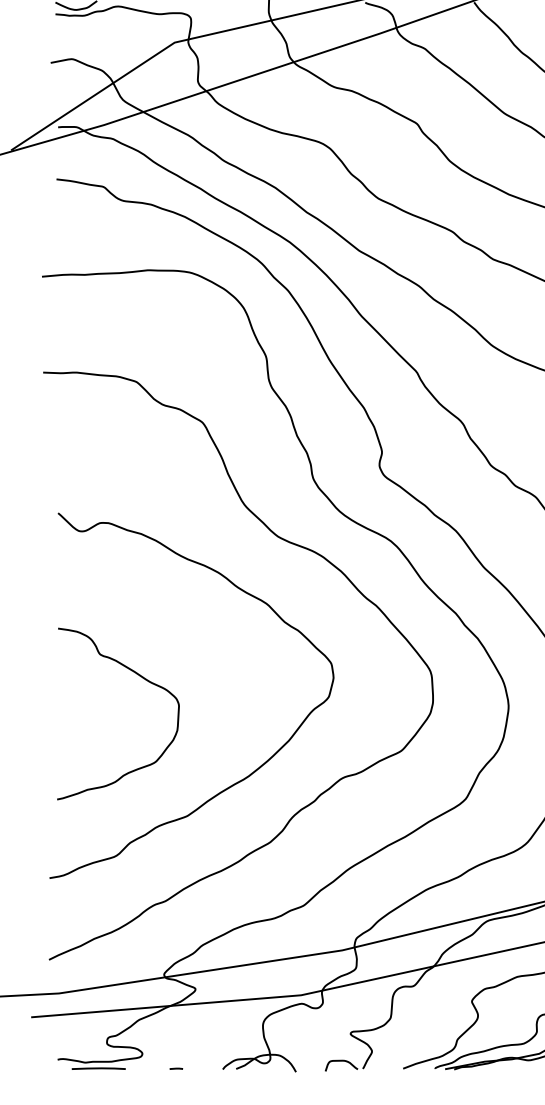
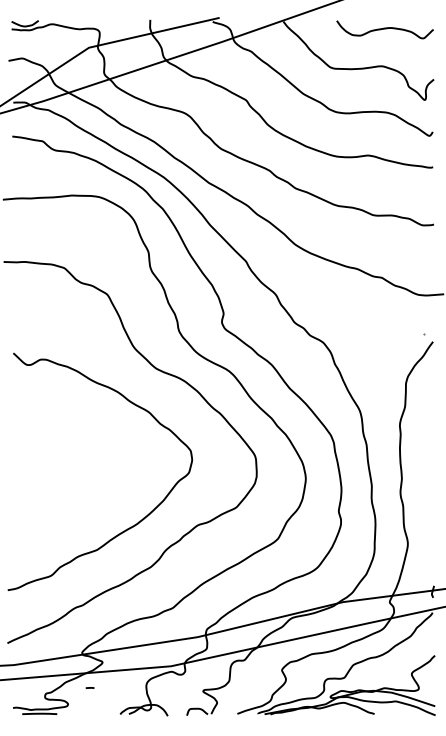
curve: (143, 679) -> (68, 461), removed
line: (175, 1068) -> (89, 687), moved

